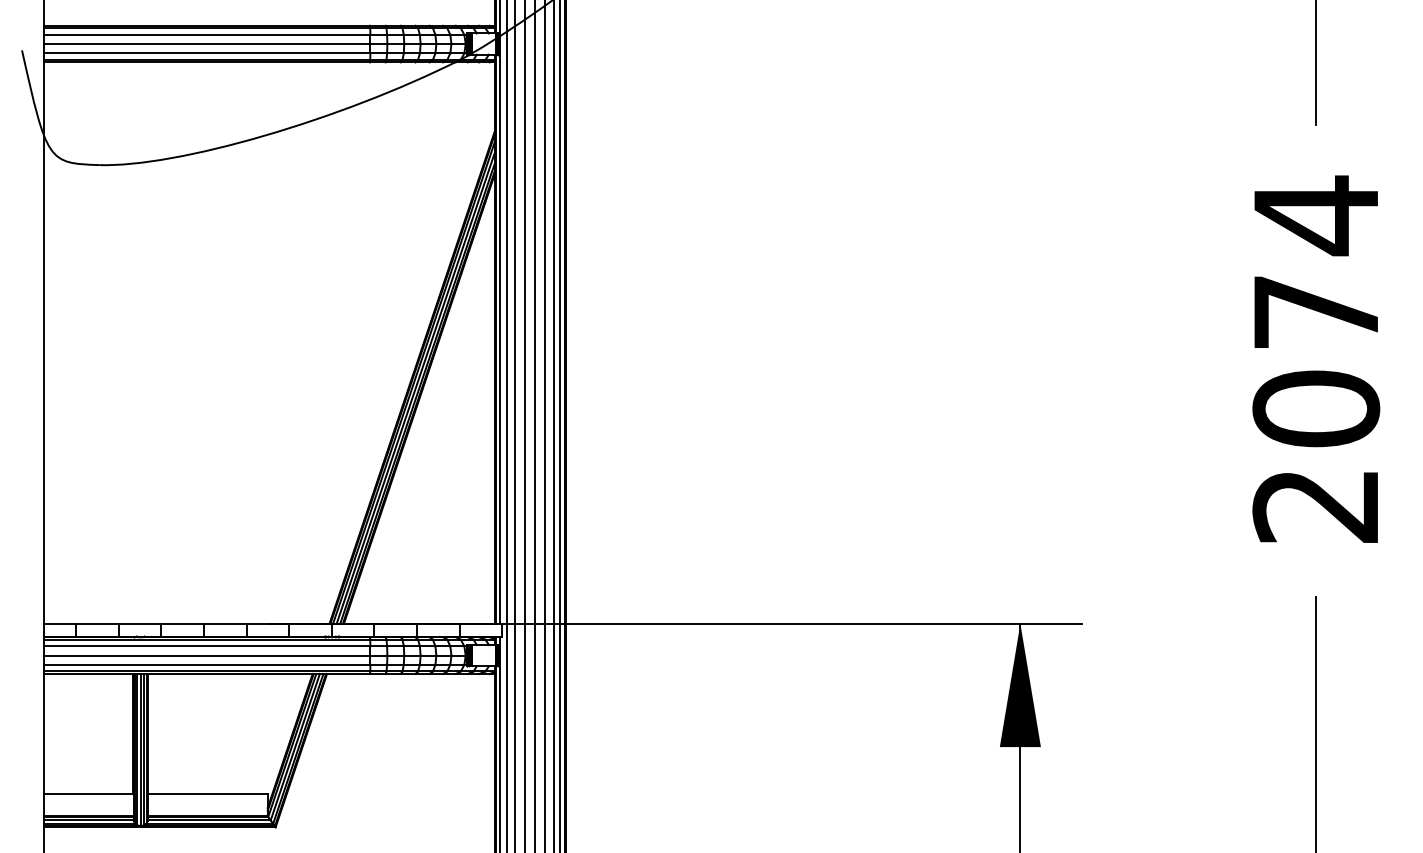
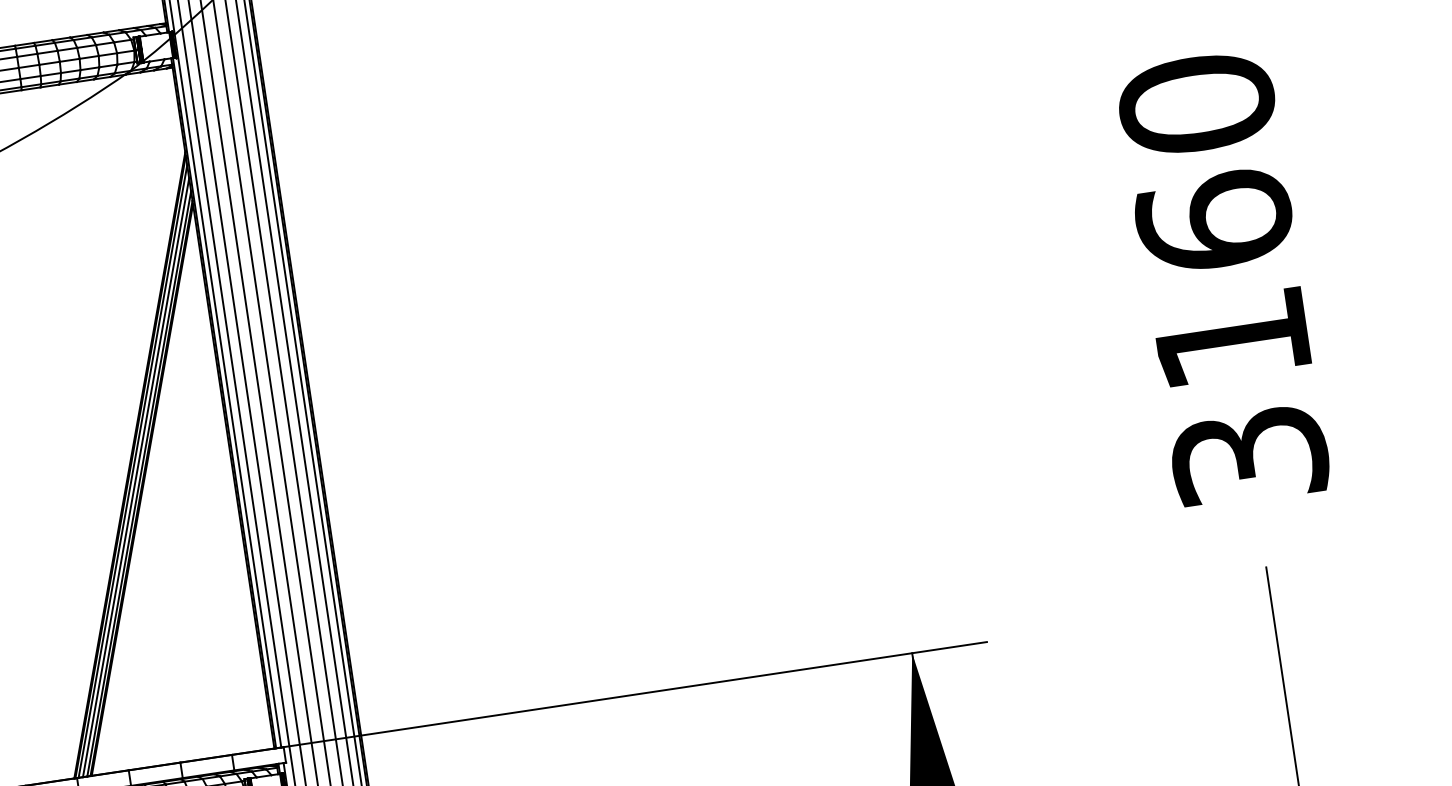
text: (1316, 358) -> (1223, 277), 2074 -> 3160

